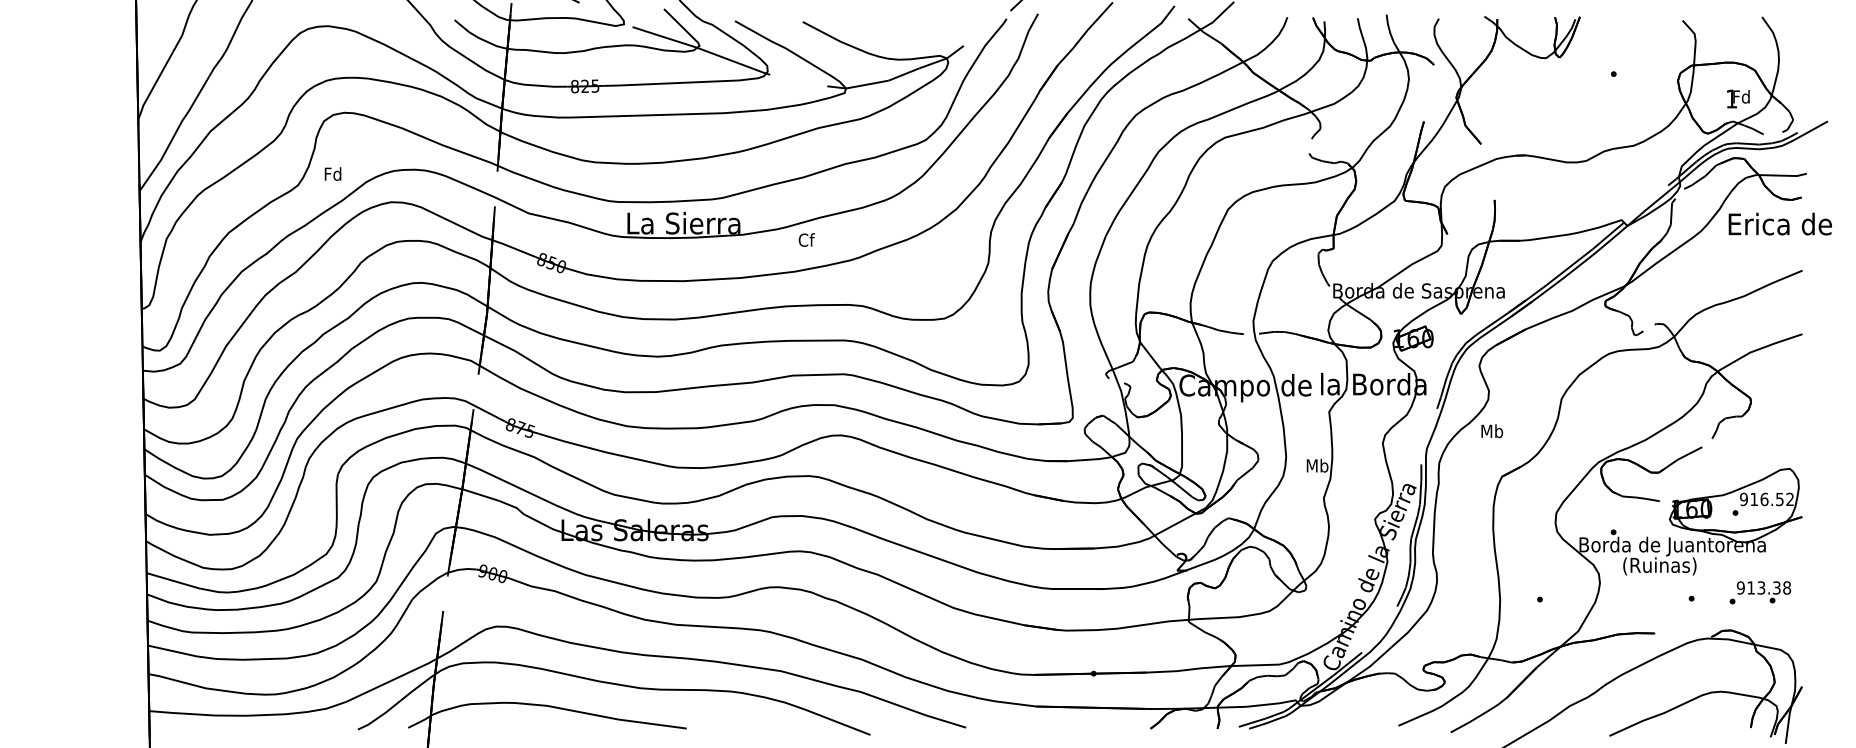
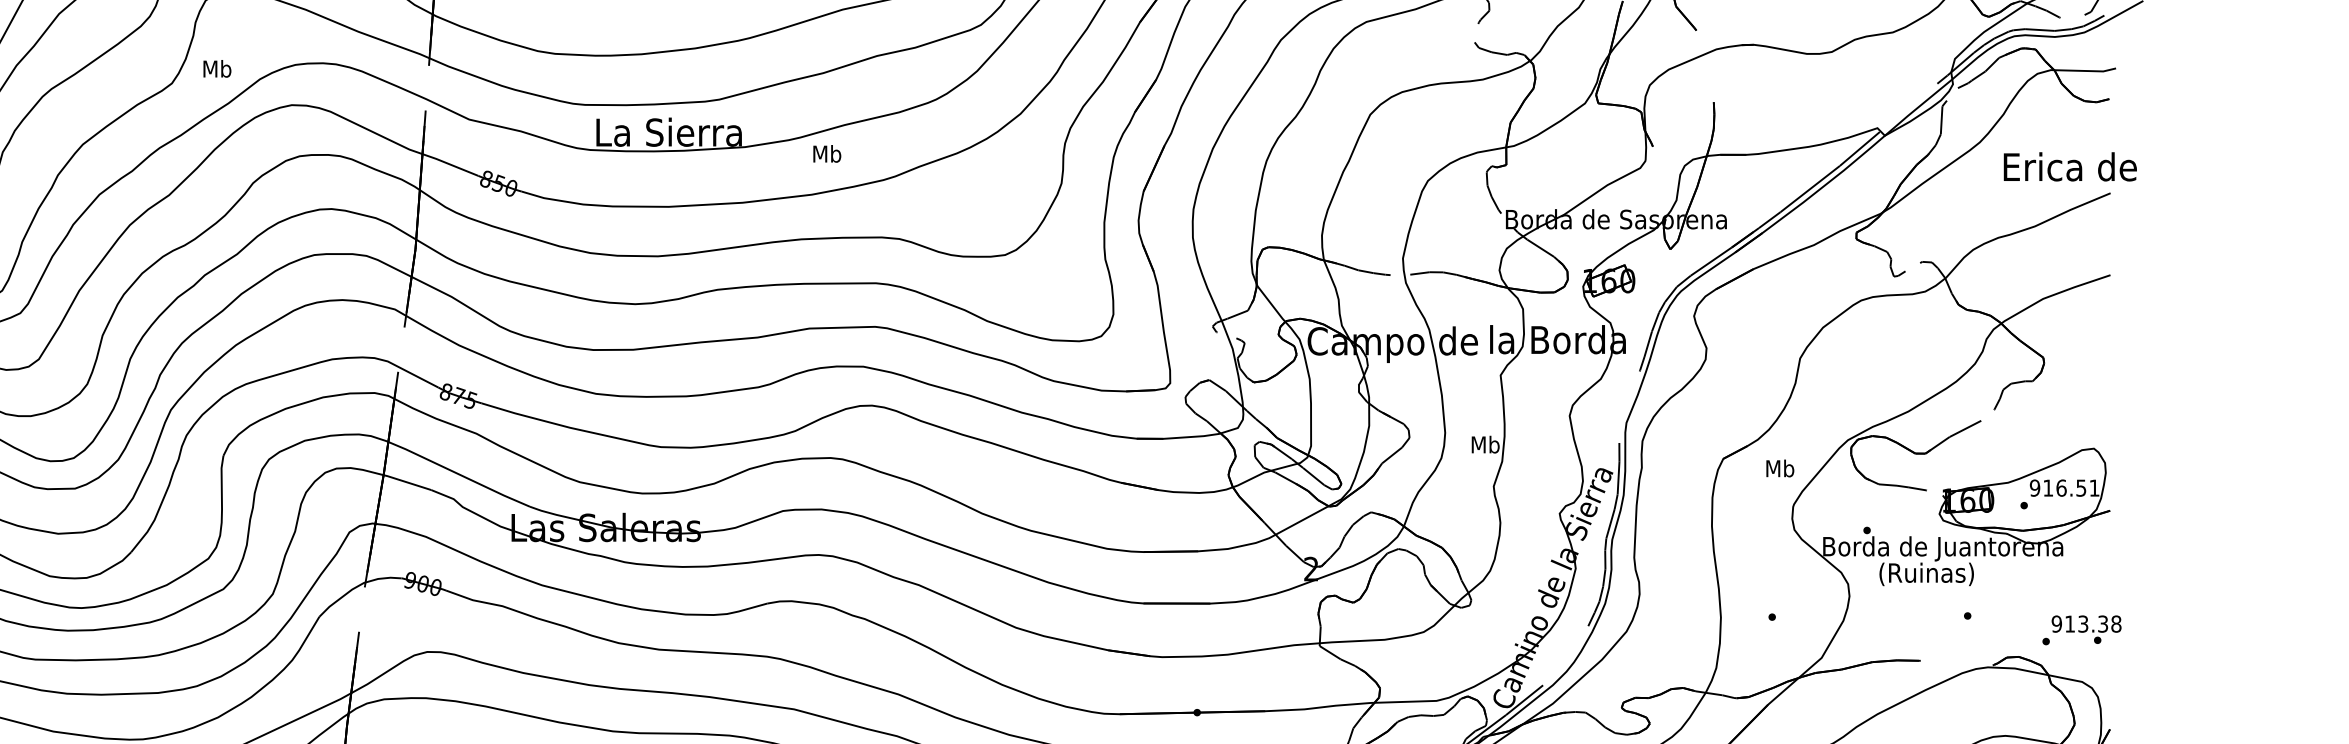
text: (333, 173) -> (217, 68), Fd -> Mb
text: (1779, 223) -> (2069, 166), moved
text: (806, 239) -> (827, 153), Cf -> Mb
text: (1491, 431) -> (1779, 468), moved
text: (1789, 498) -> (2093, 486), 916.52 -> 916.51
text: (1759, 592) -> (2080, 629), moved

